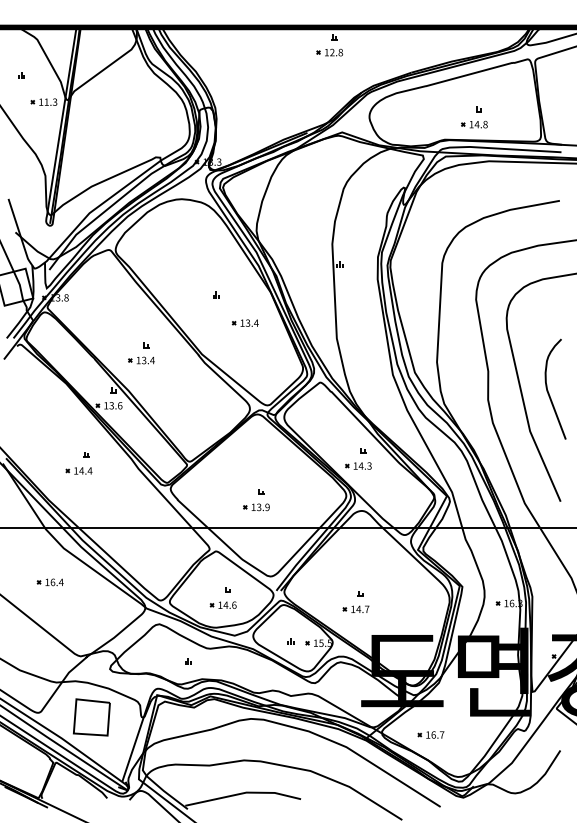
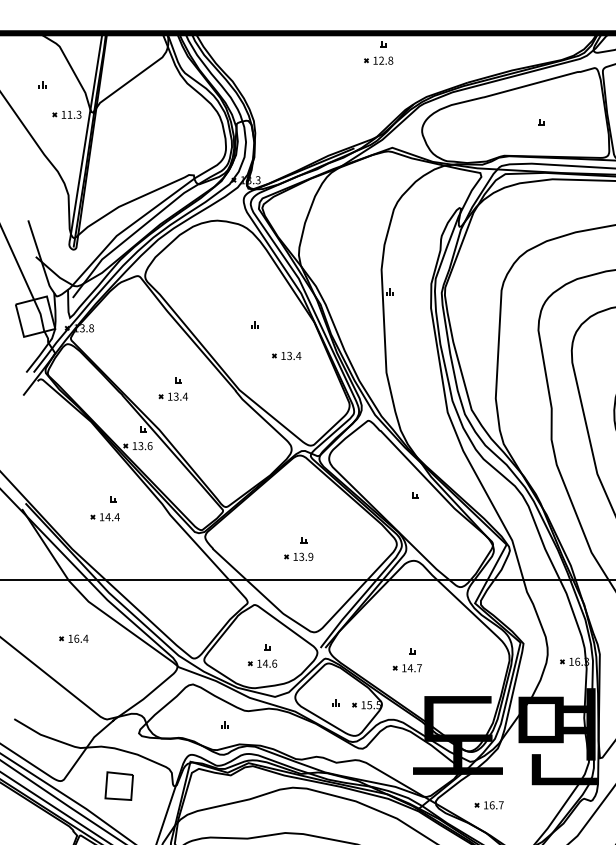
part: (474, 124) -> (536, 139), removed
part: (358, 465) -> (410, 511), removed
part: (91, 717) -> (118, 786), size x0.7

